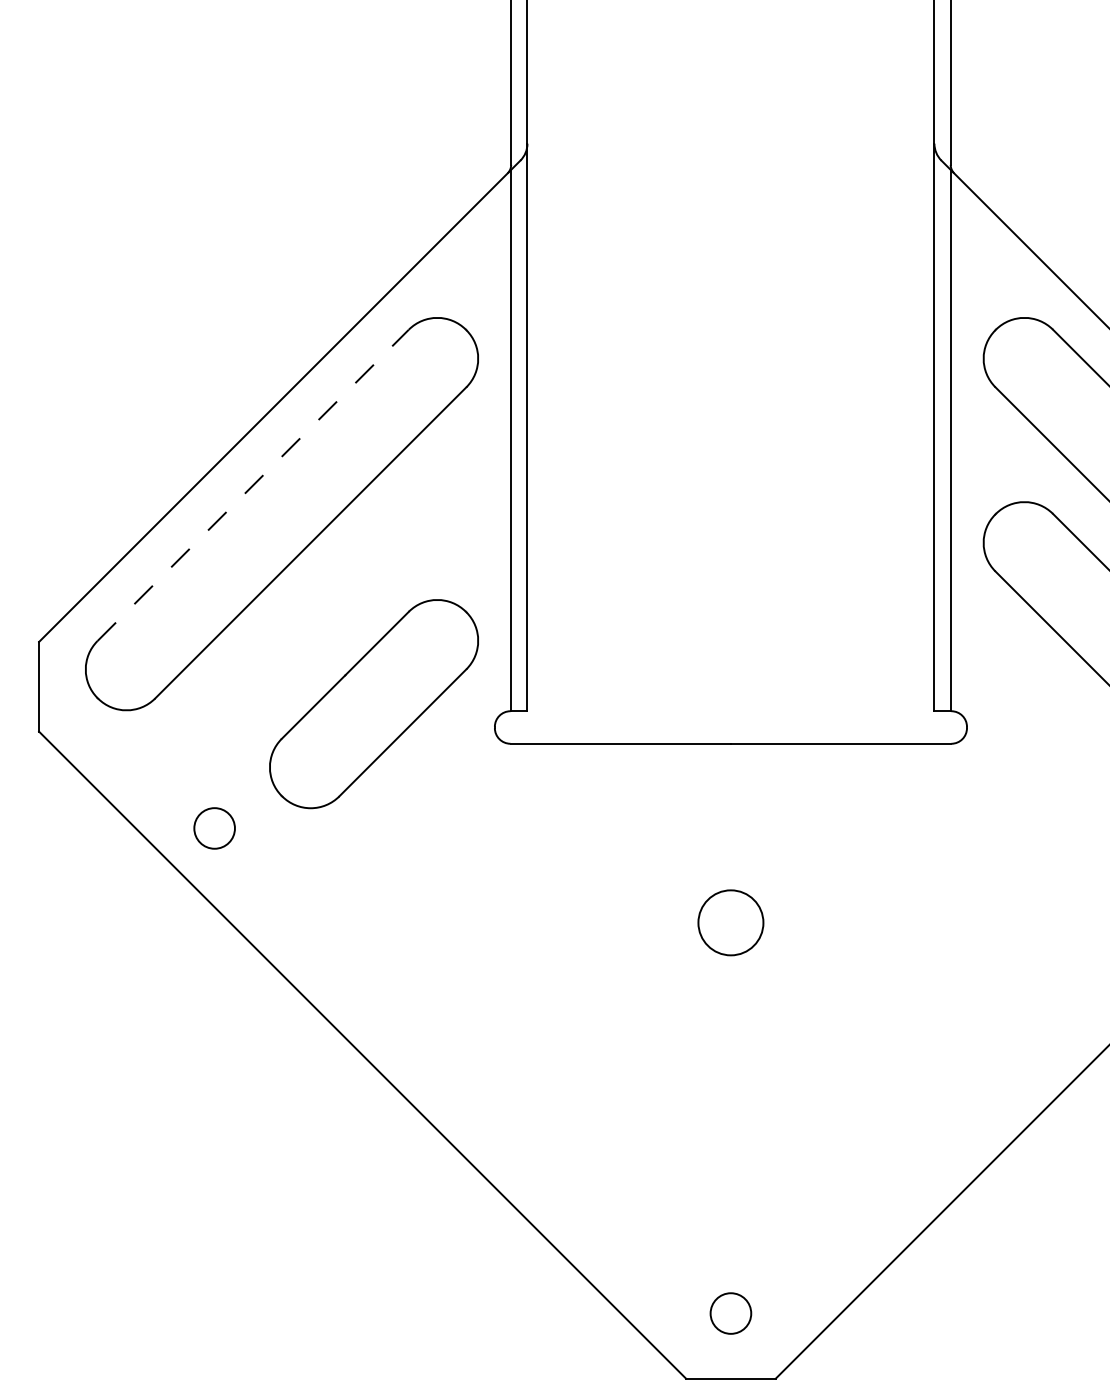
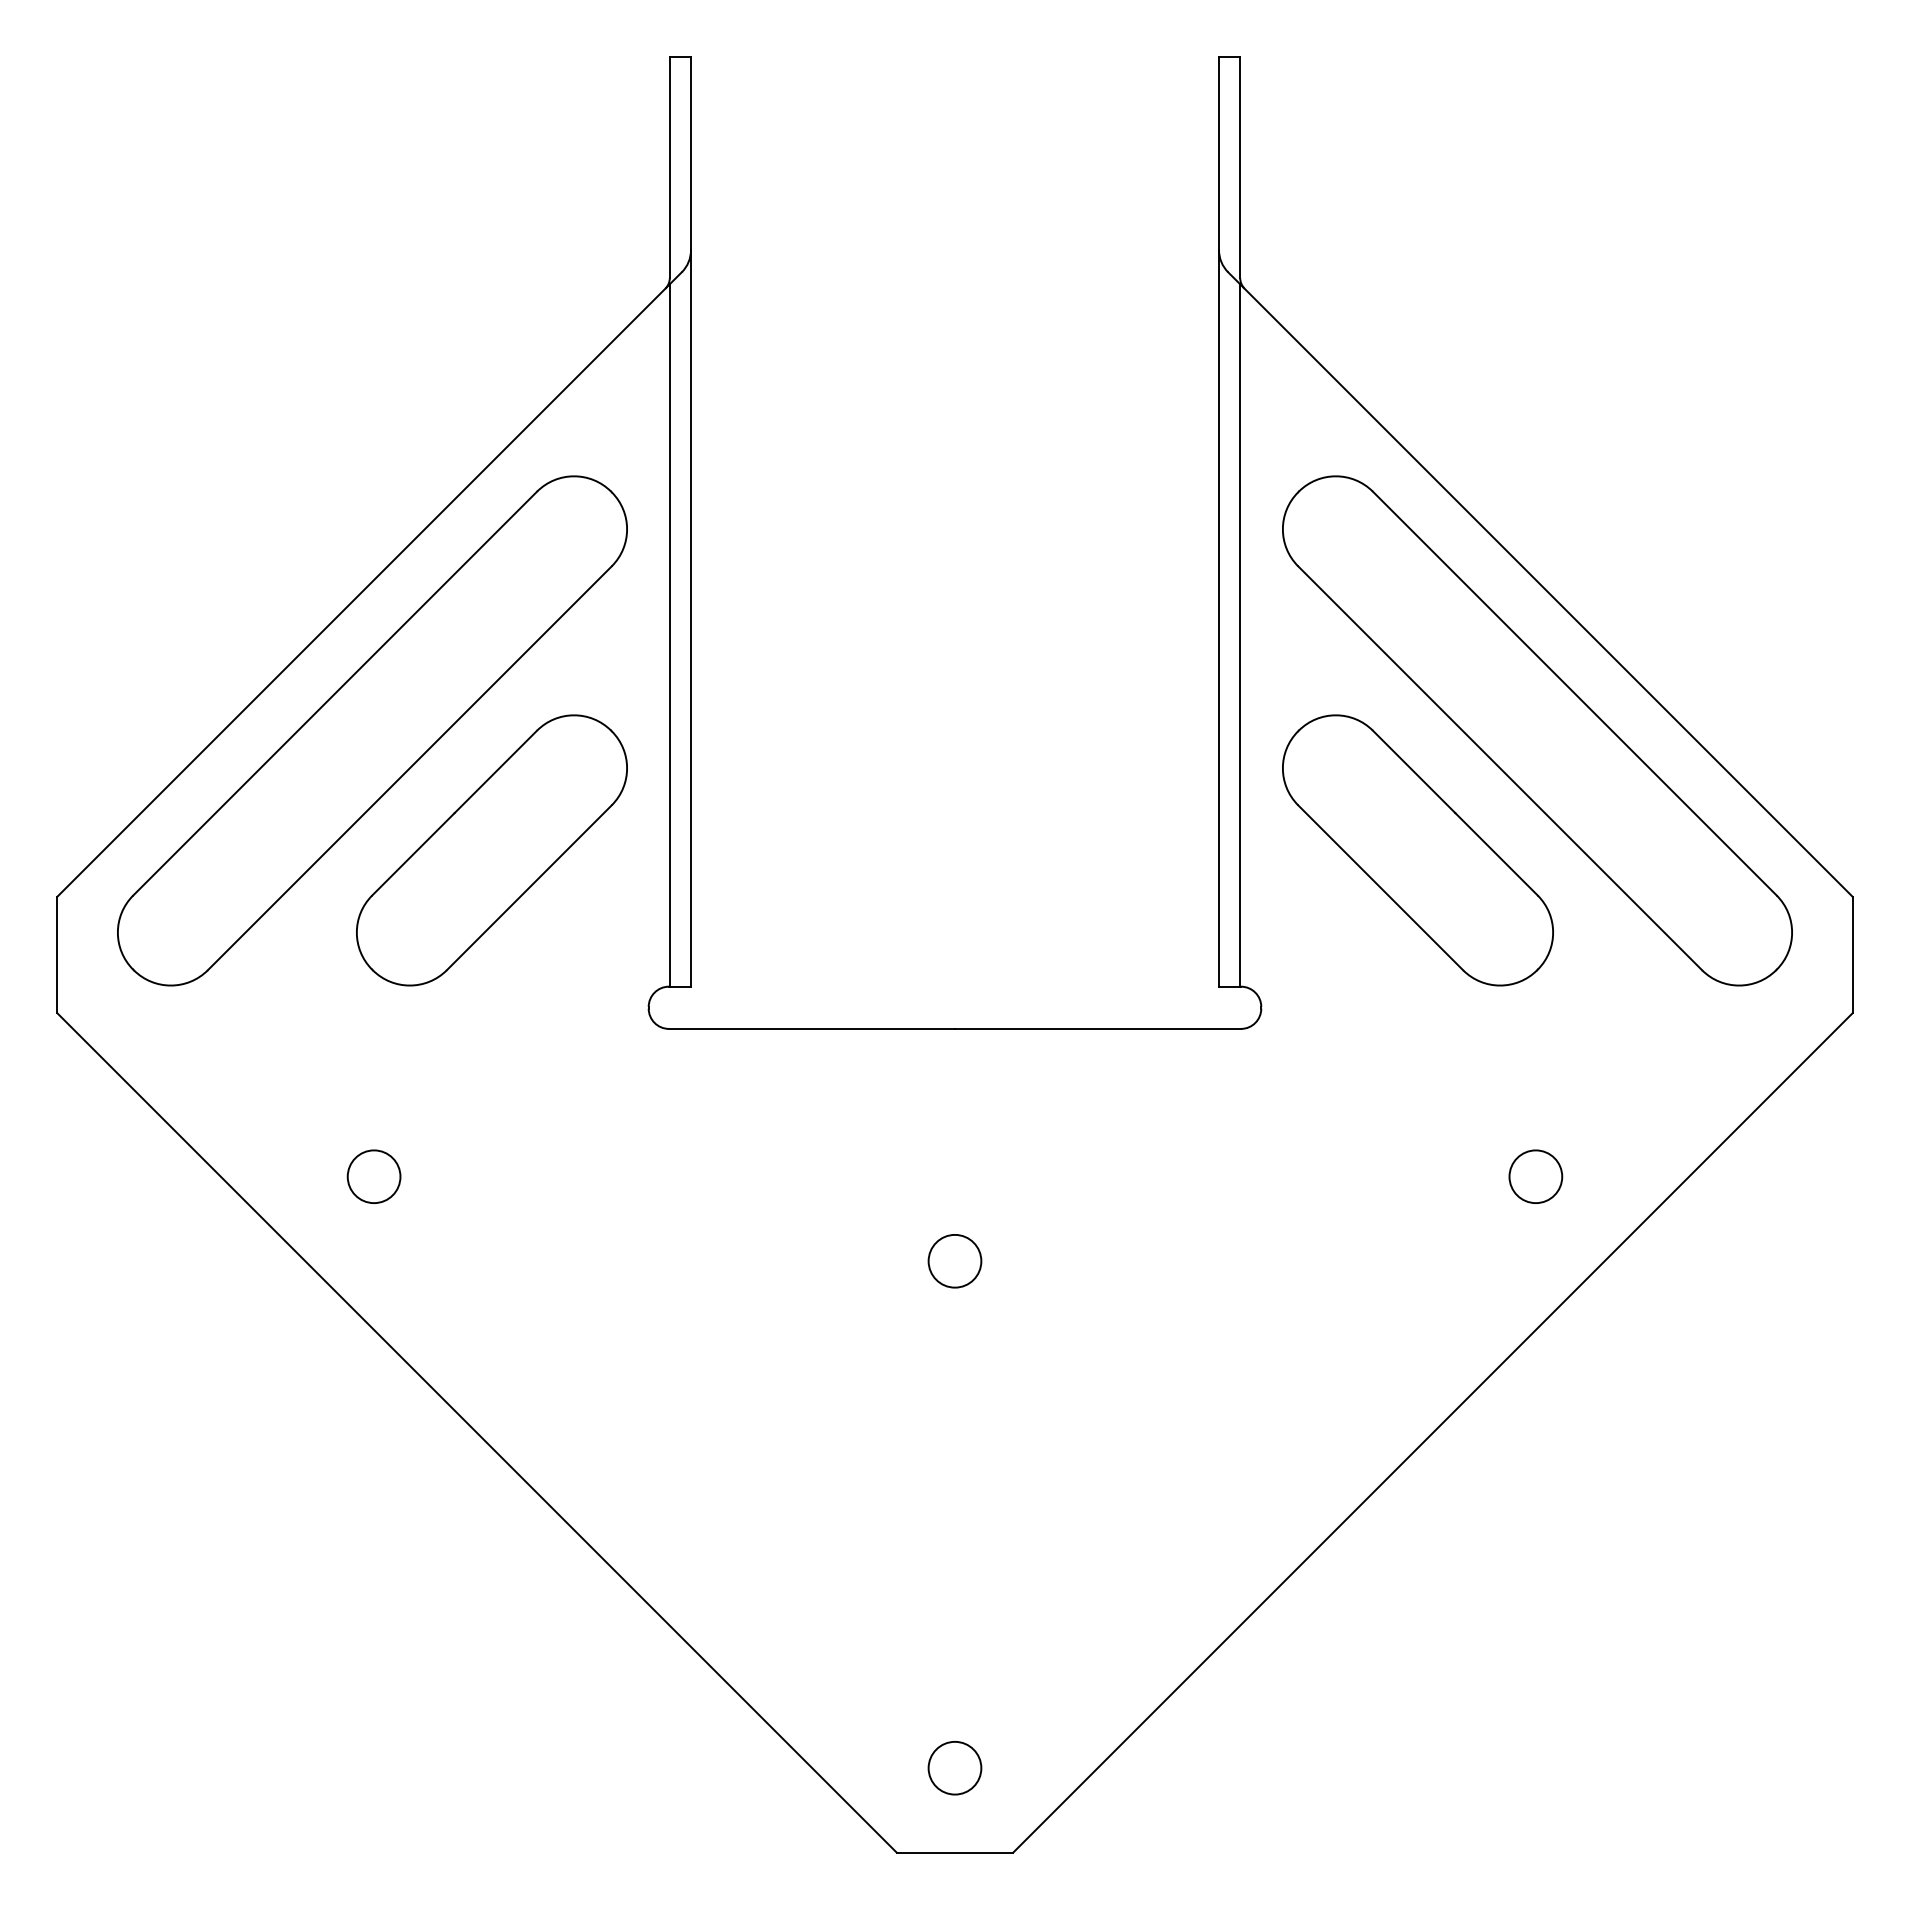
line: (253, 485) -> (335, 693), dashed -> solid
part: (373, 704) -> (491, 850), moved
circle: (214, 828) -> (373, 1176), moved
circle: (730, 922) -> (954, 1260), size x0.62

